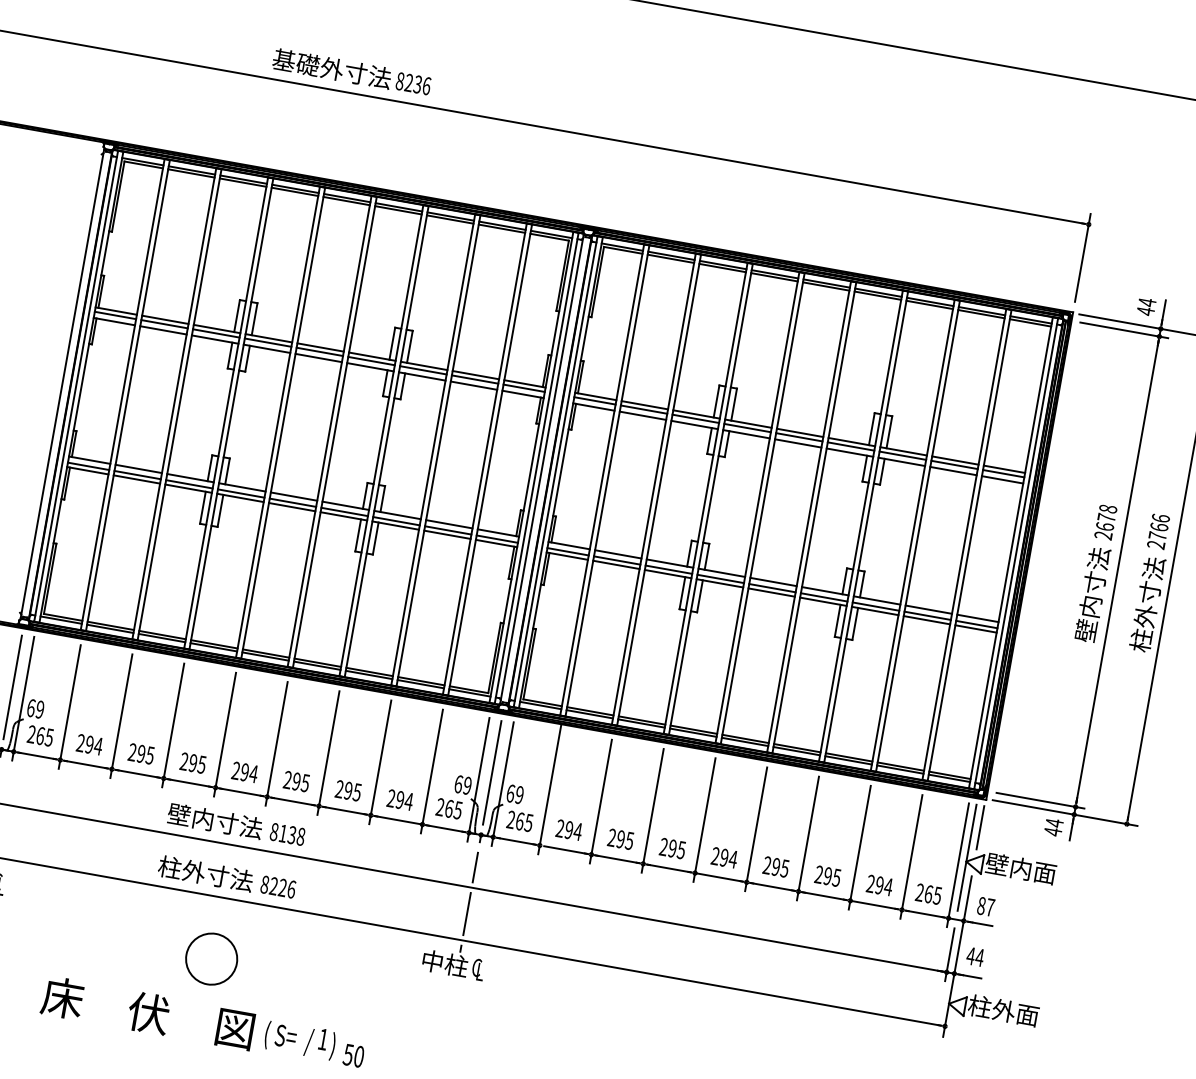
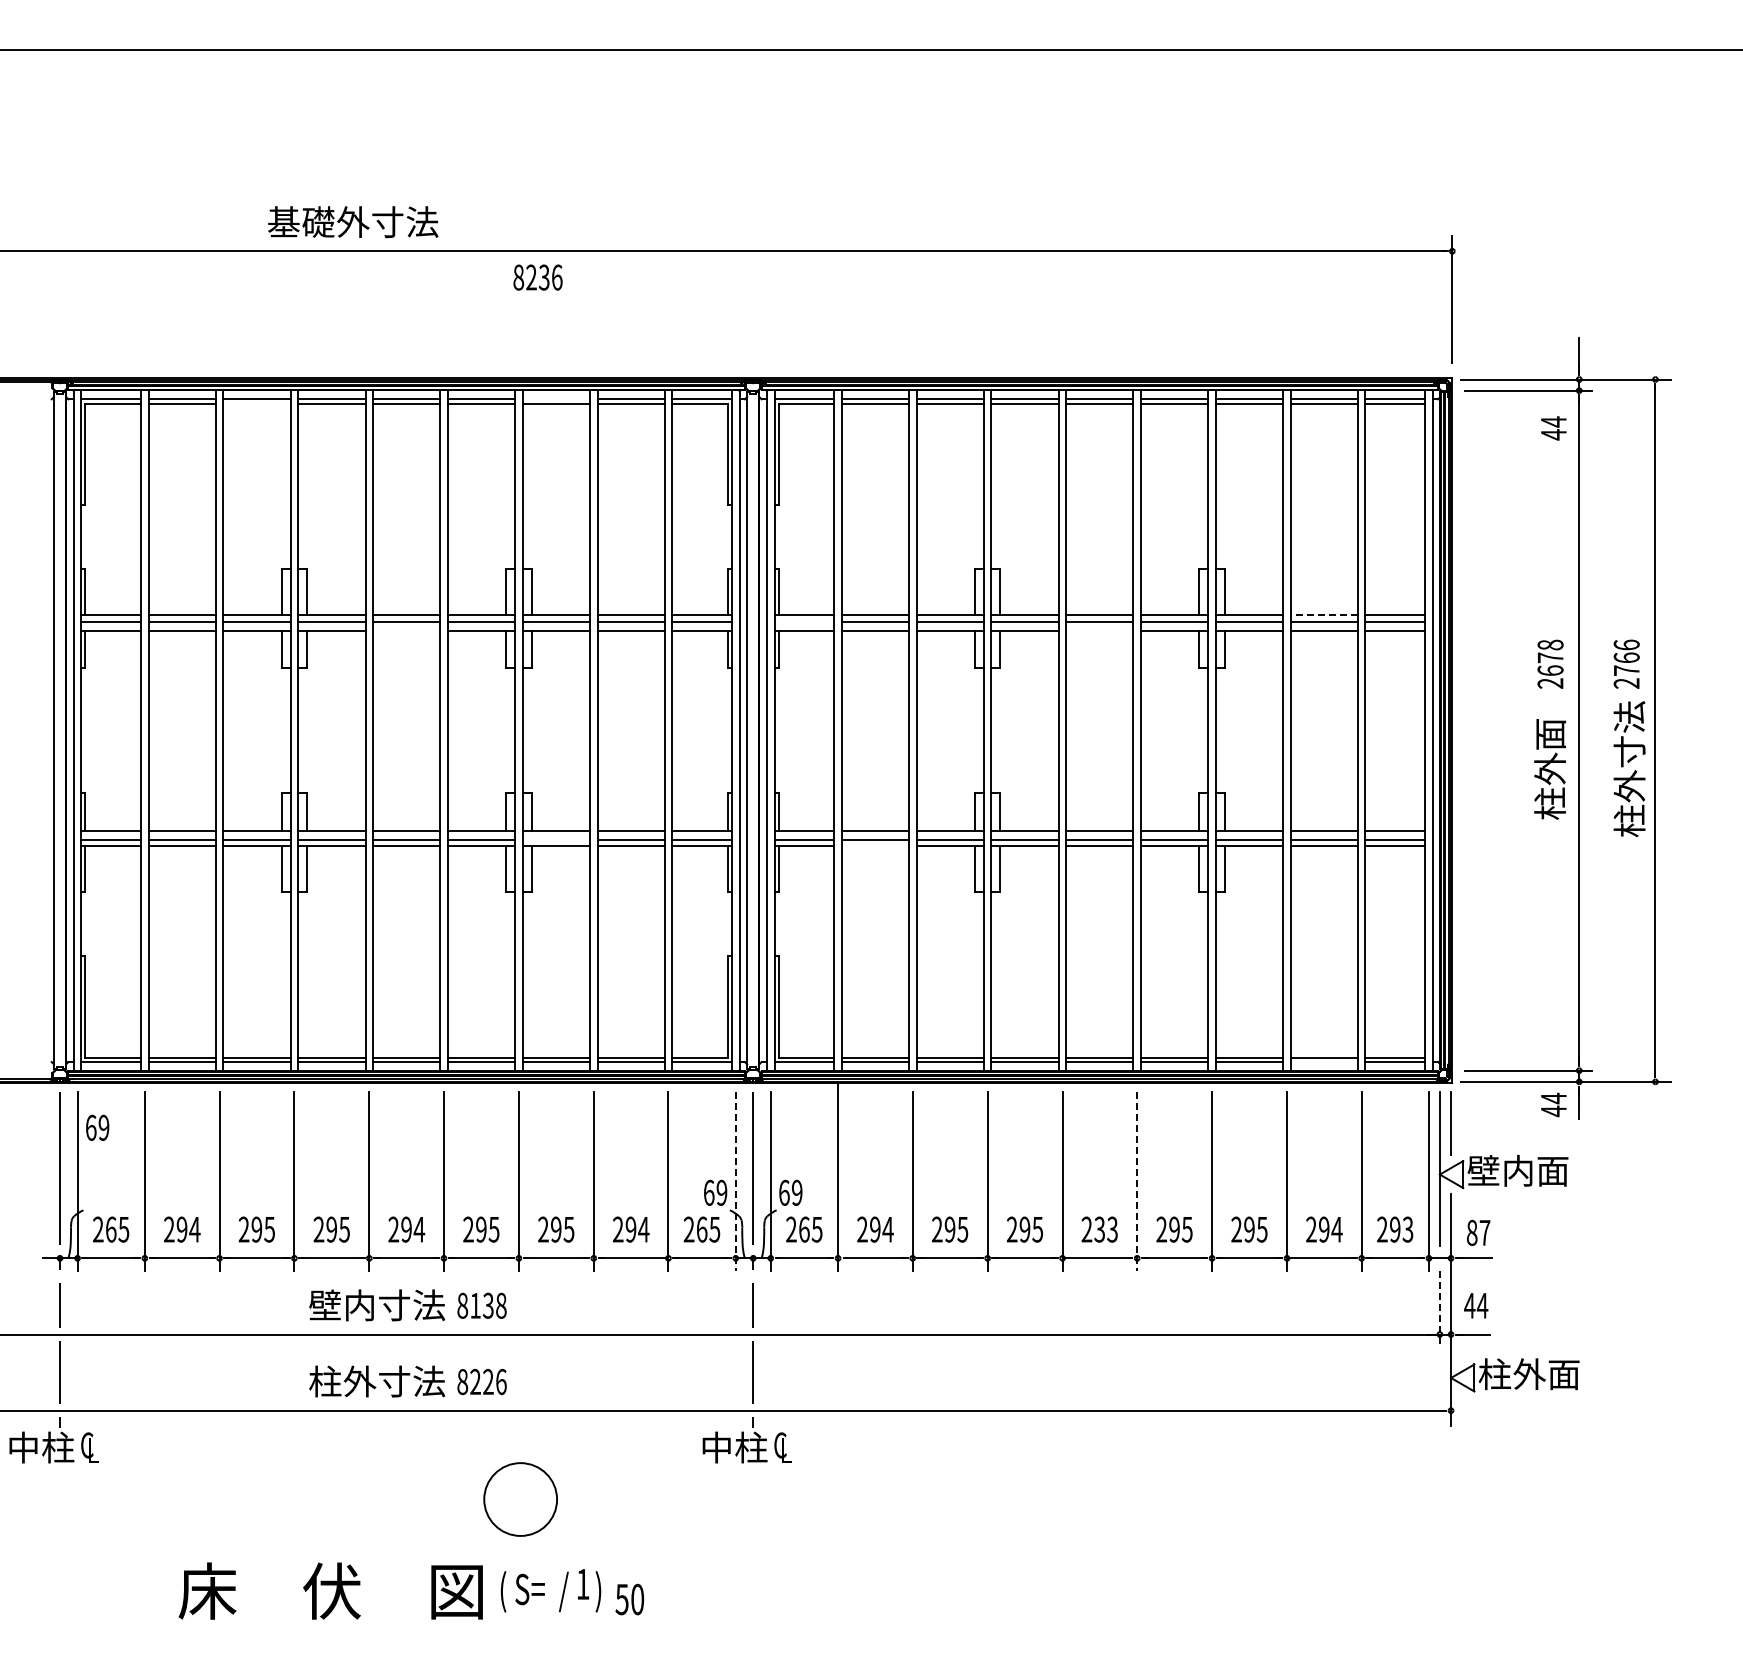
text: (413, 83) -> (537, 277), moved
line: (242, 182) -> (256, 403), removed
line: (450, 216) -> (556, 399), removed
text: (1146, 307) -> (1553, 428), moved
line: (318, 357) -> (406, 630), removed
line: (595, 400) -> (804, 621), removed
line: (797, 443) -> (1099, 630), removed
line: (955, 460) -> (1324, 615), solid -> dashed
line: (396, 521) -> (556, 839), removed
line: (615, 565) -> (874, 846), removed
text: (1092, 595) -> (1550, 769), 壁内寸法 -> 柱外面
text: (35, 708) -> (97, 1127), moved
line: (899, 769) -> (1323, 1062), removed
line: (478, 780) -> (735, 1182), solid -> dashed
line: (756, 829) -> (1137, 1182), solid -> dashed
text: (729, 858) -> (1106, 1229), 294 -> 233
text: (933, 894) -> (1401, 1229), 265 -> 293
line: (949, 954) -> (1439, 1309), solid -> dashed
circle: (211, 959) -> (520, 1499), moved

